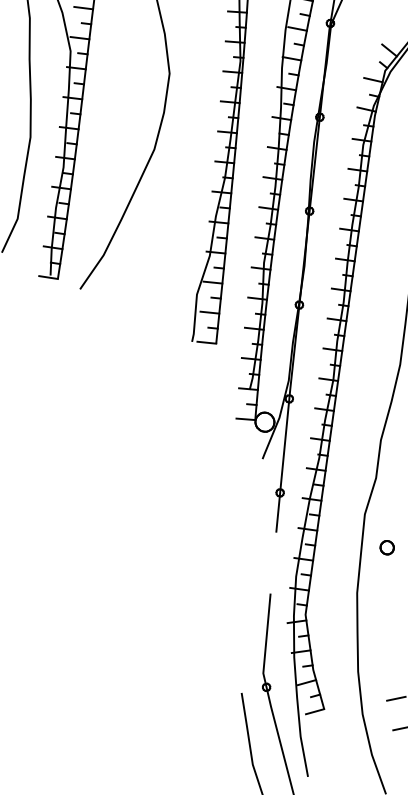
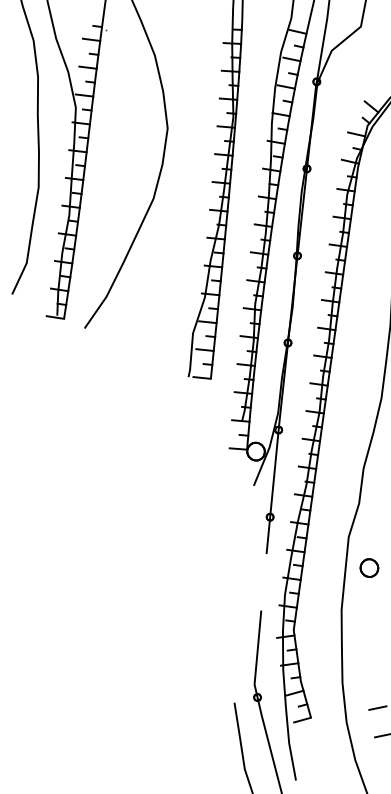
part: (387, 547) -> (369, 567), size x1.43

